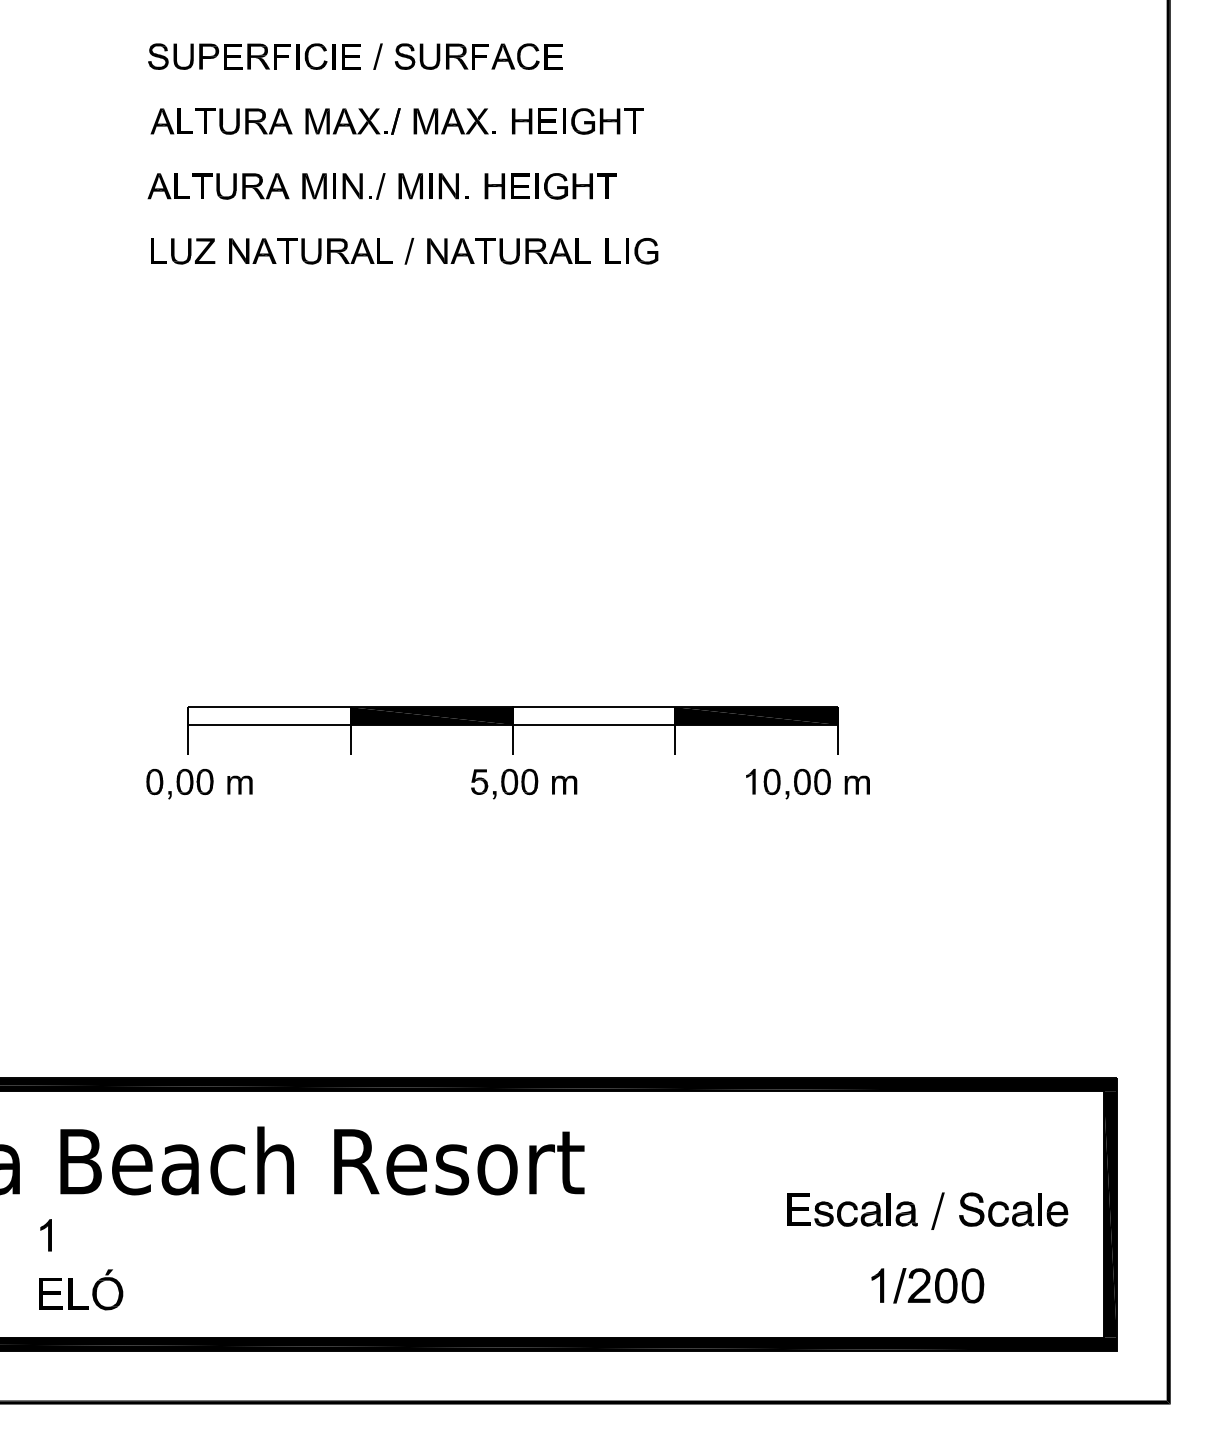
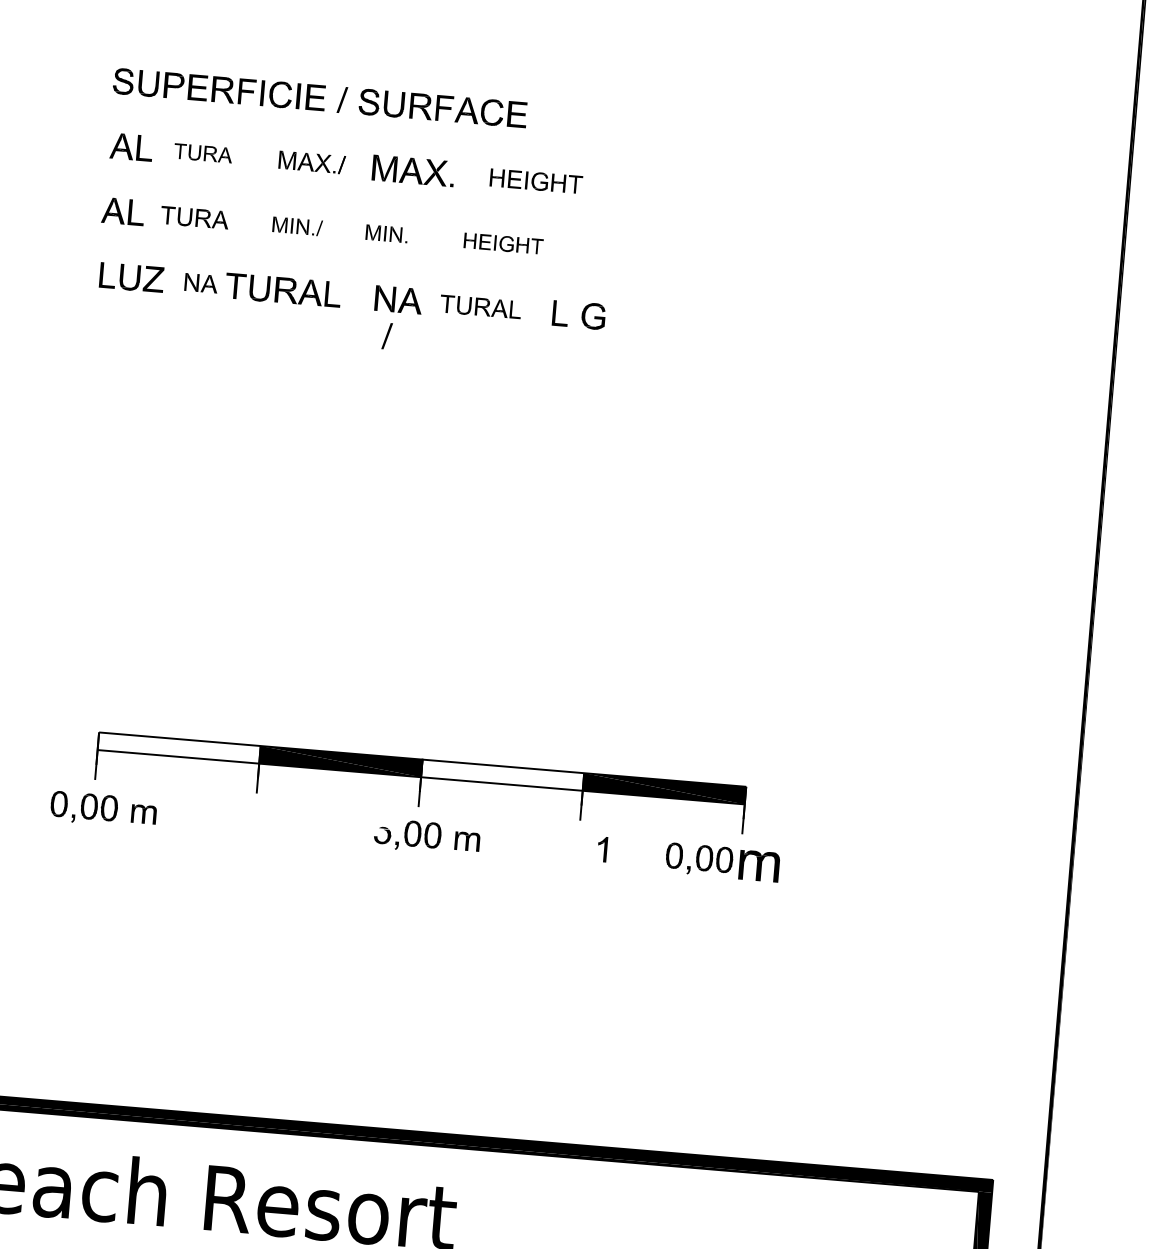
part: (243, 121) -> (202, 153), size x0.6
part: (352, 121) -> (311, 162), size x0.7
part: (577, 121) -> (535, 181), size x0.7
part: (240, 186) -> (194, 217), size x0.7
part: (343, 186) -> (297, 226), size x0.6
part: (433, 186) -> (386, 234), size x0.6
part: (550, 186) -> (503, 243), size x0.6
part: (252, 250) -> (201, 282), size x0.7
line: (409, 251) -> (387, 336), moved
part: (532, 251) -> (480, 307), size x0.7
fill: (627, 251) -> (574, 315), removed
fill: (478, 775) -> (382, 824), removed
part: (750, 781) -> (602, 849), moved
part: (856, 784) -> (758, 865), size x1.6

